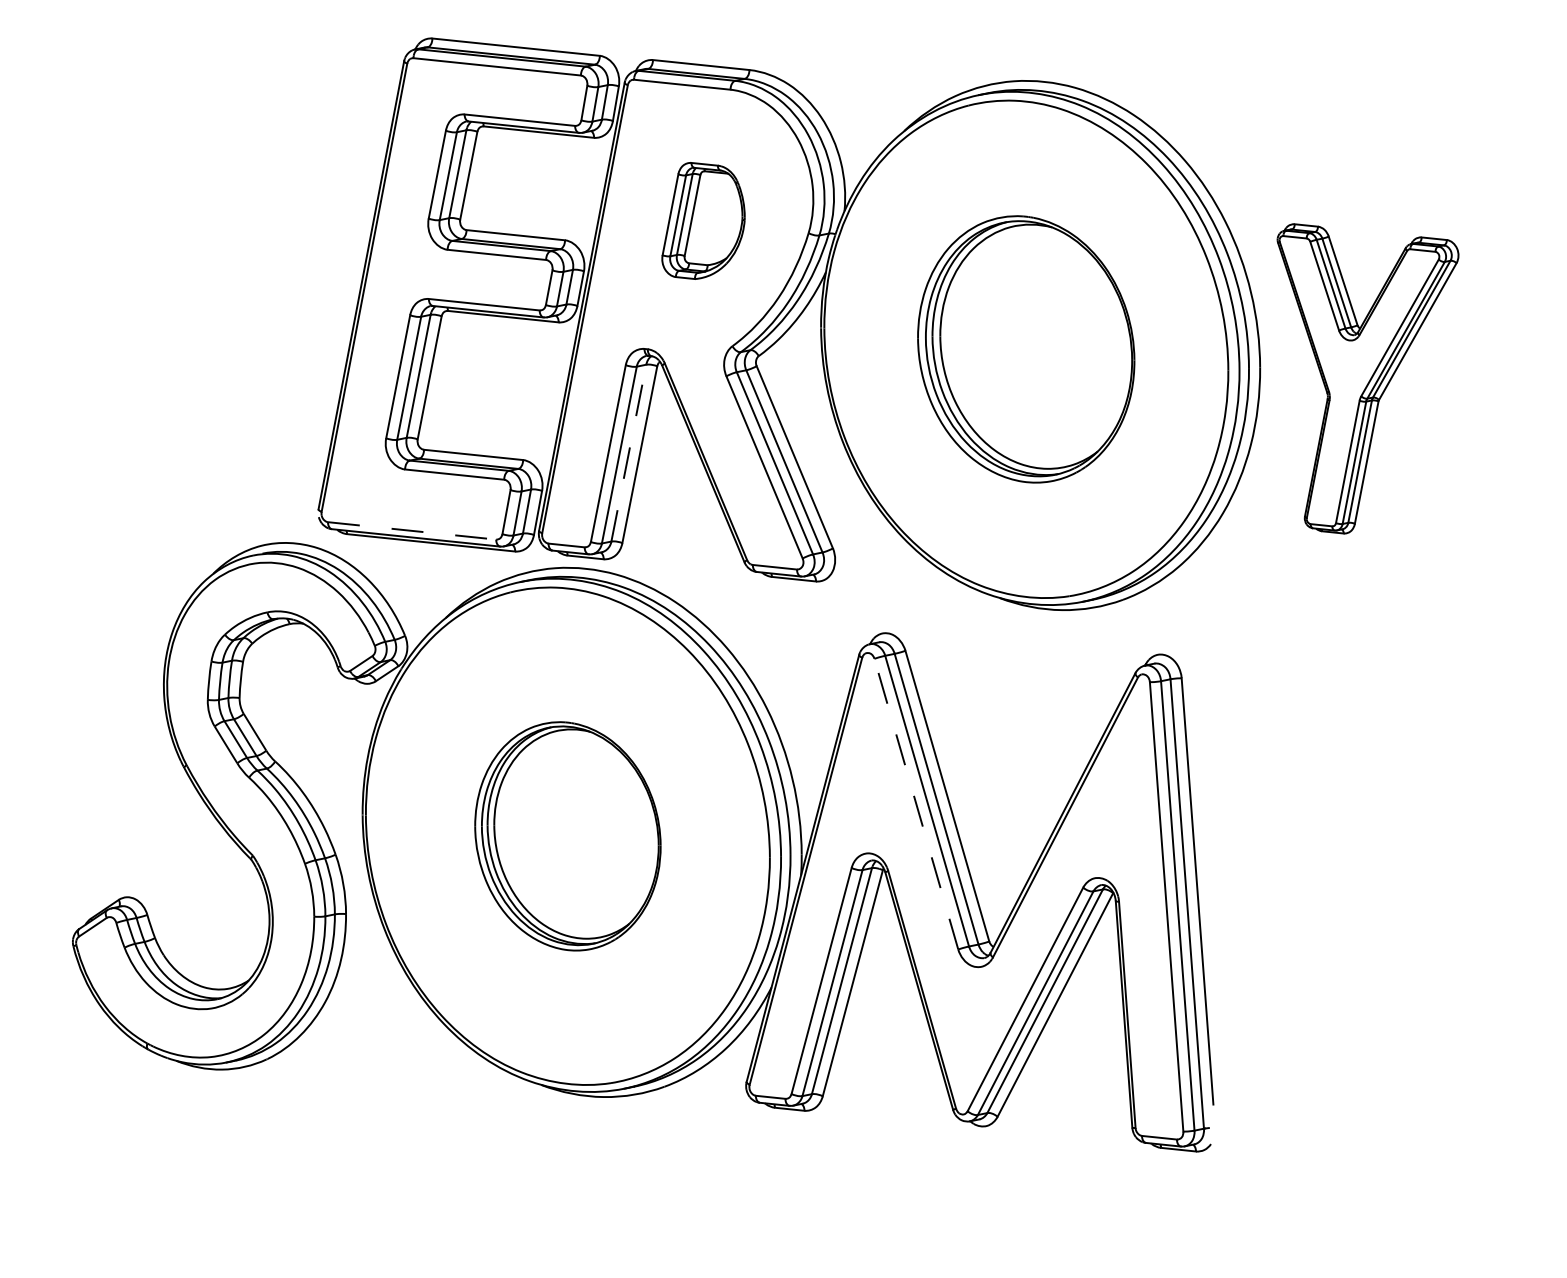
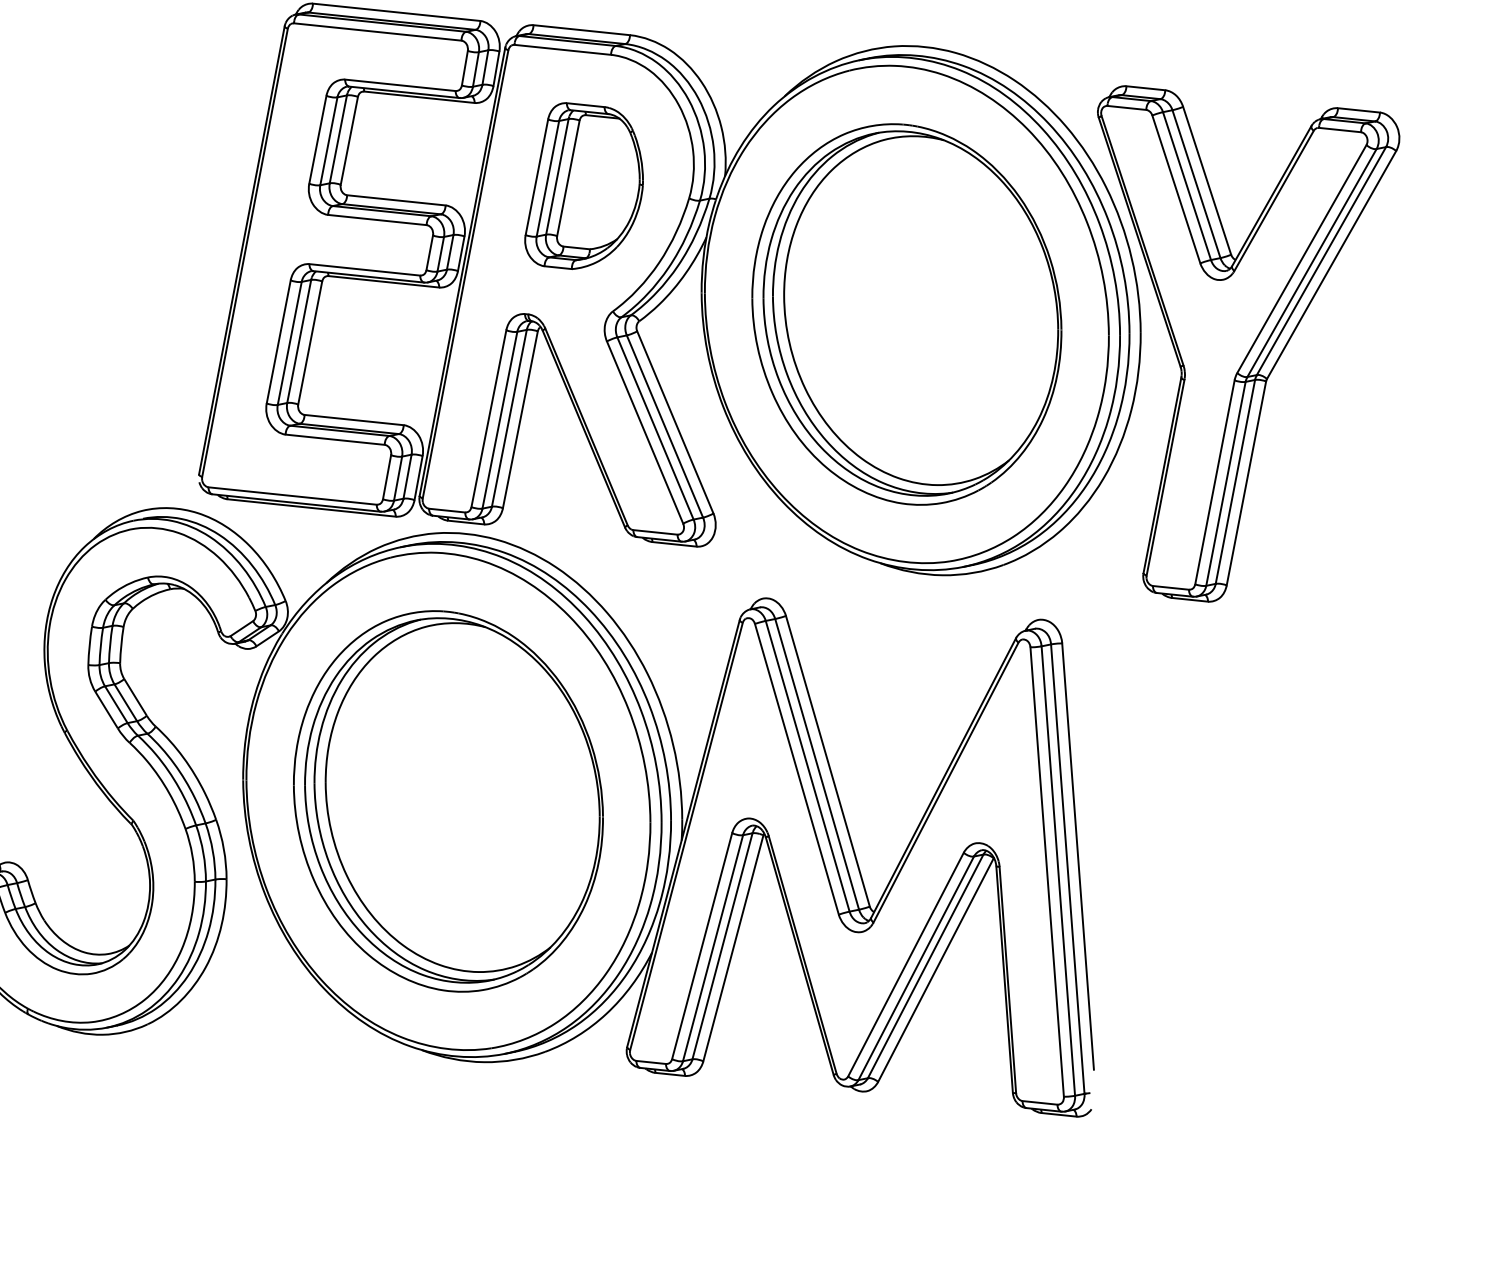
part: (703, 220) -> (584, 185), size x1.43
part: (1025, 349) -> (906, 314), size x1.43
part: (1367, 378) -> (1248, 343), size x1.67
line: (628, 452) -> (509, 417), dashed -> solid
line: (412, 530) -> (293, 495), dashed -> solid
line: (916, 803) -> (797, 768), dashed -> solid
part: (567, 836) -> (448, 801), size x1.67

